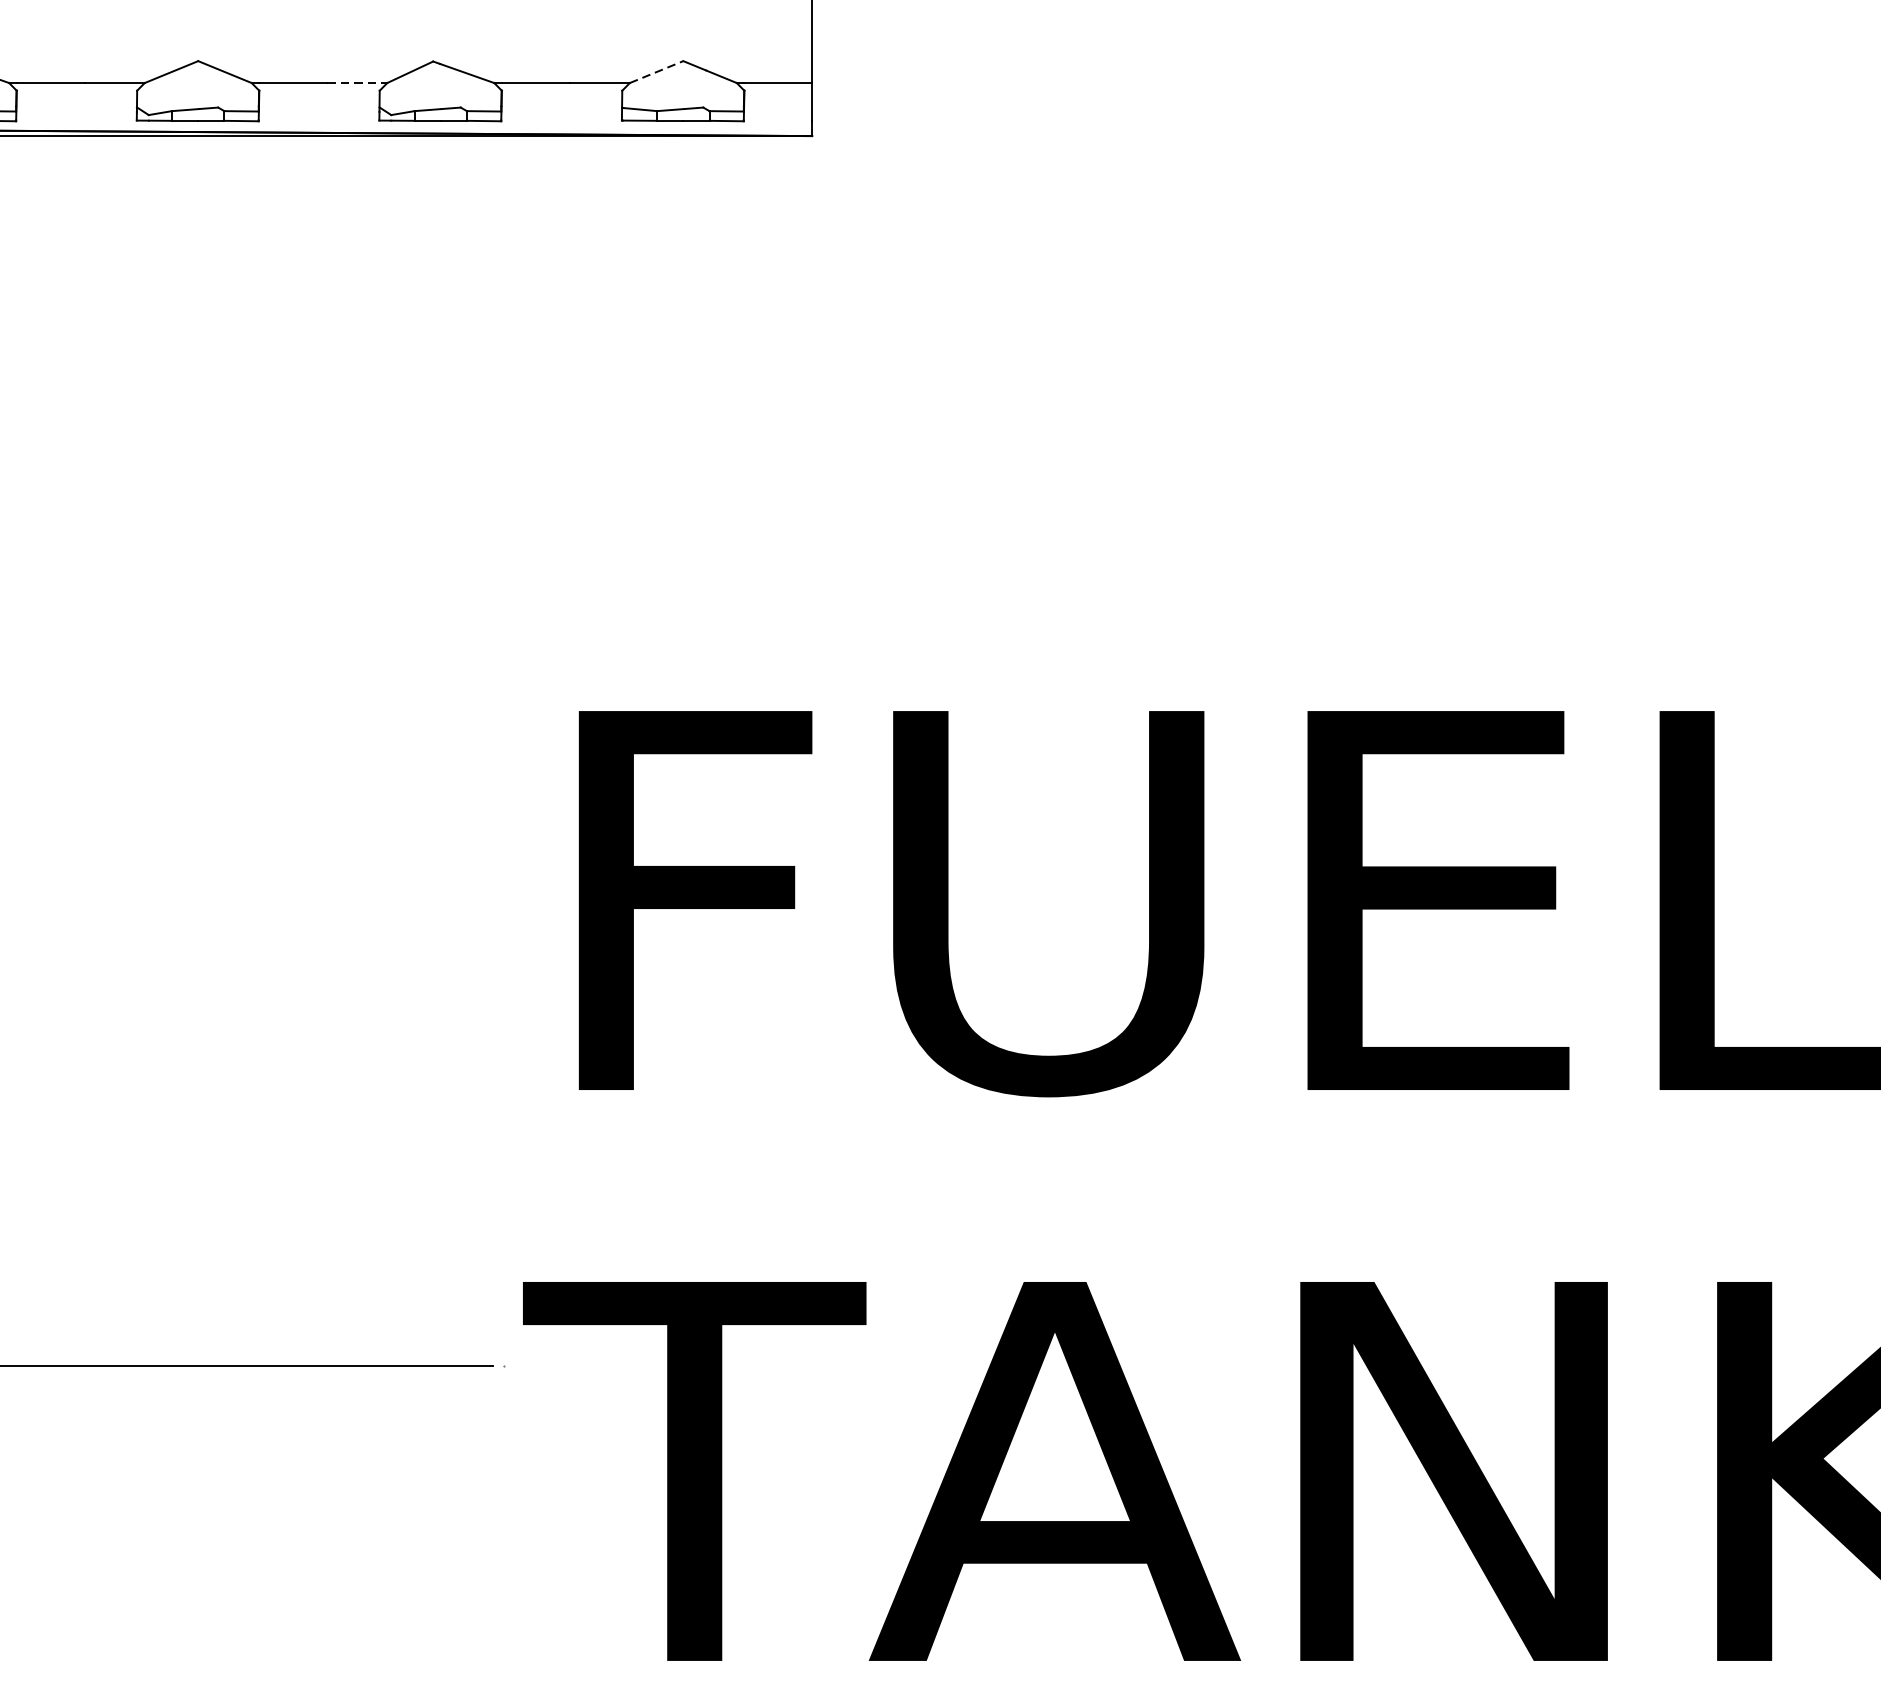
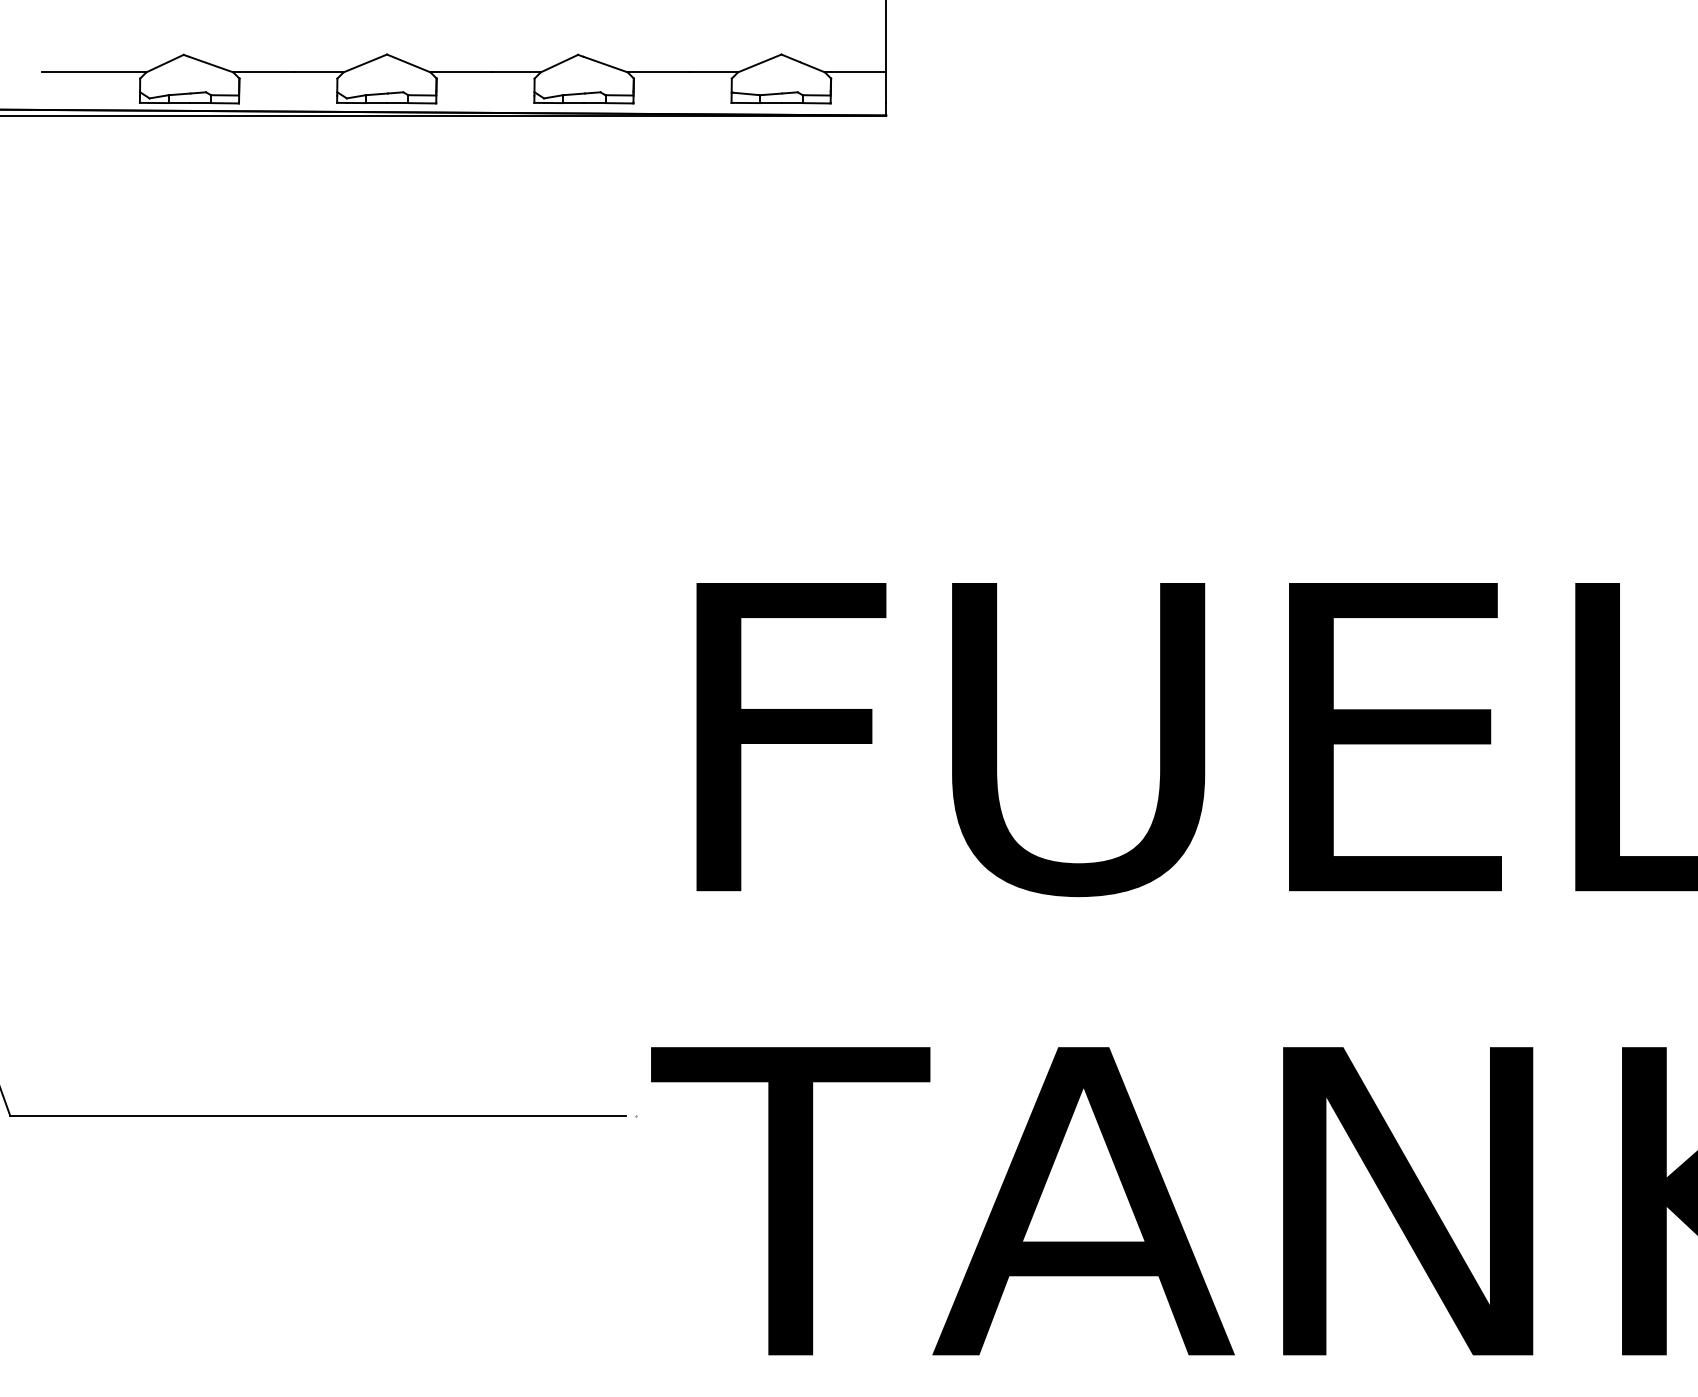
line: (656, 72) -> (759, 63), dashed -> solid
line: (357, 83) -> (516, 72), dashed -> solid

